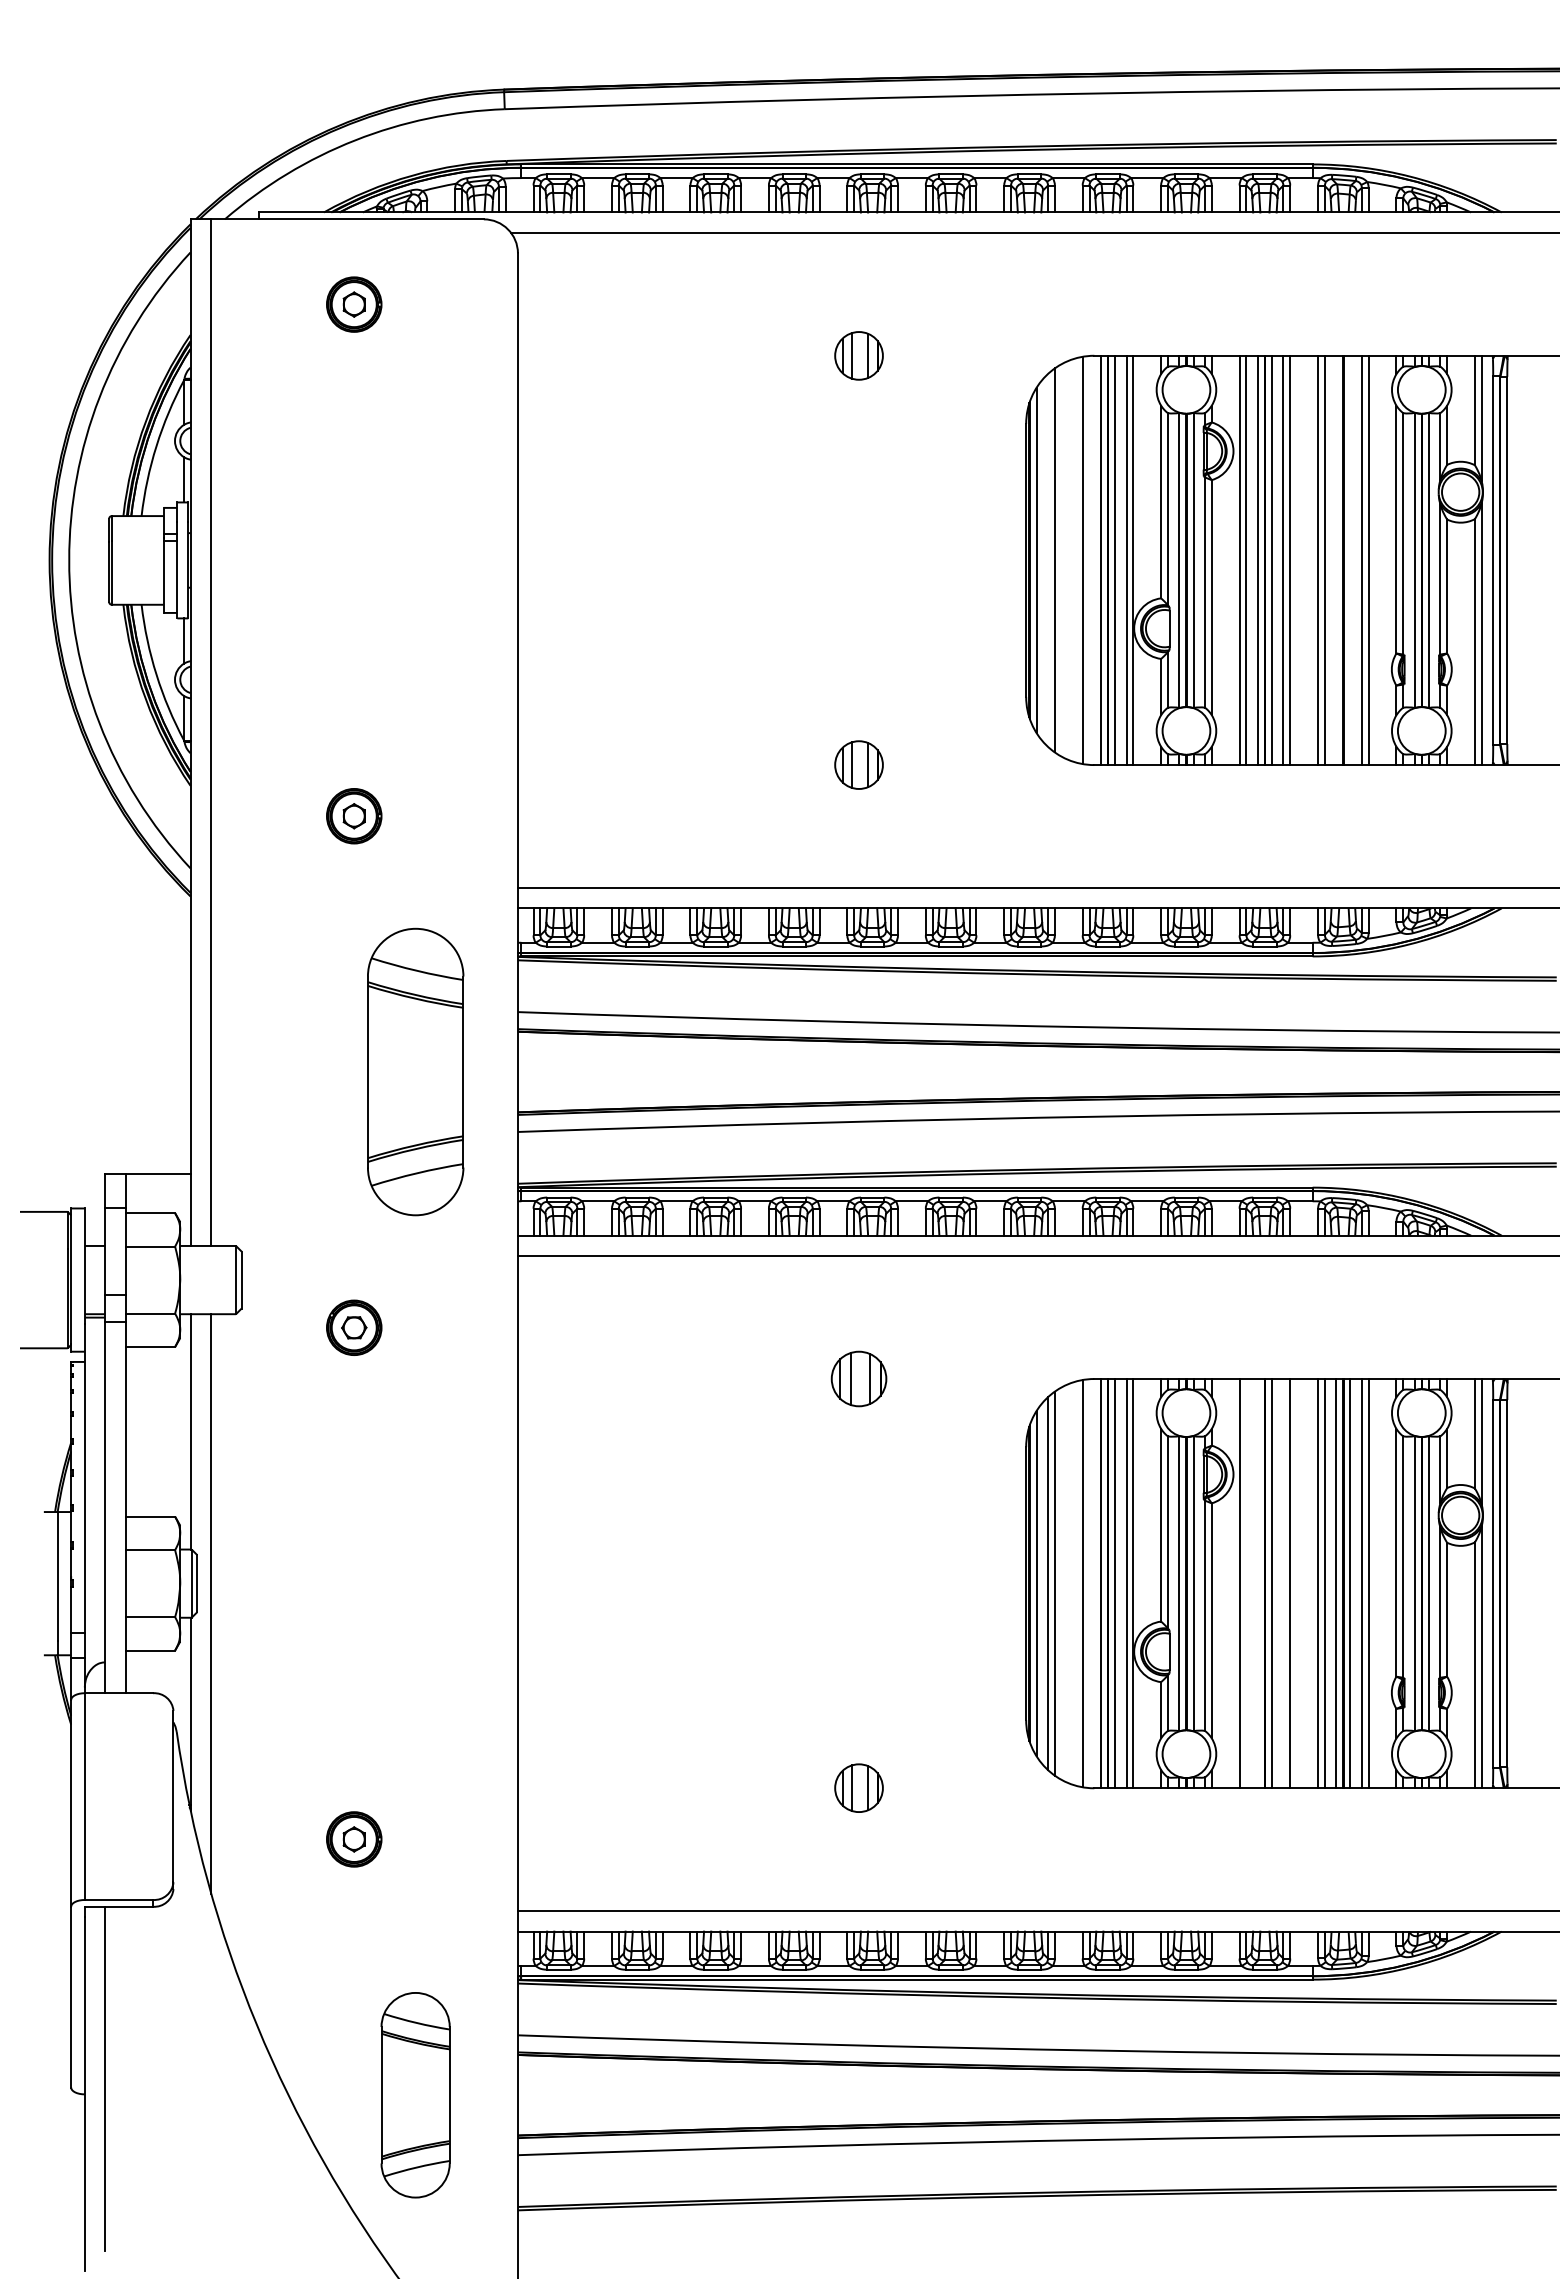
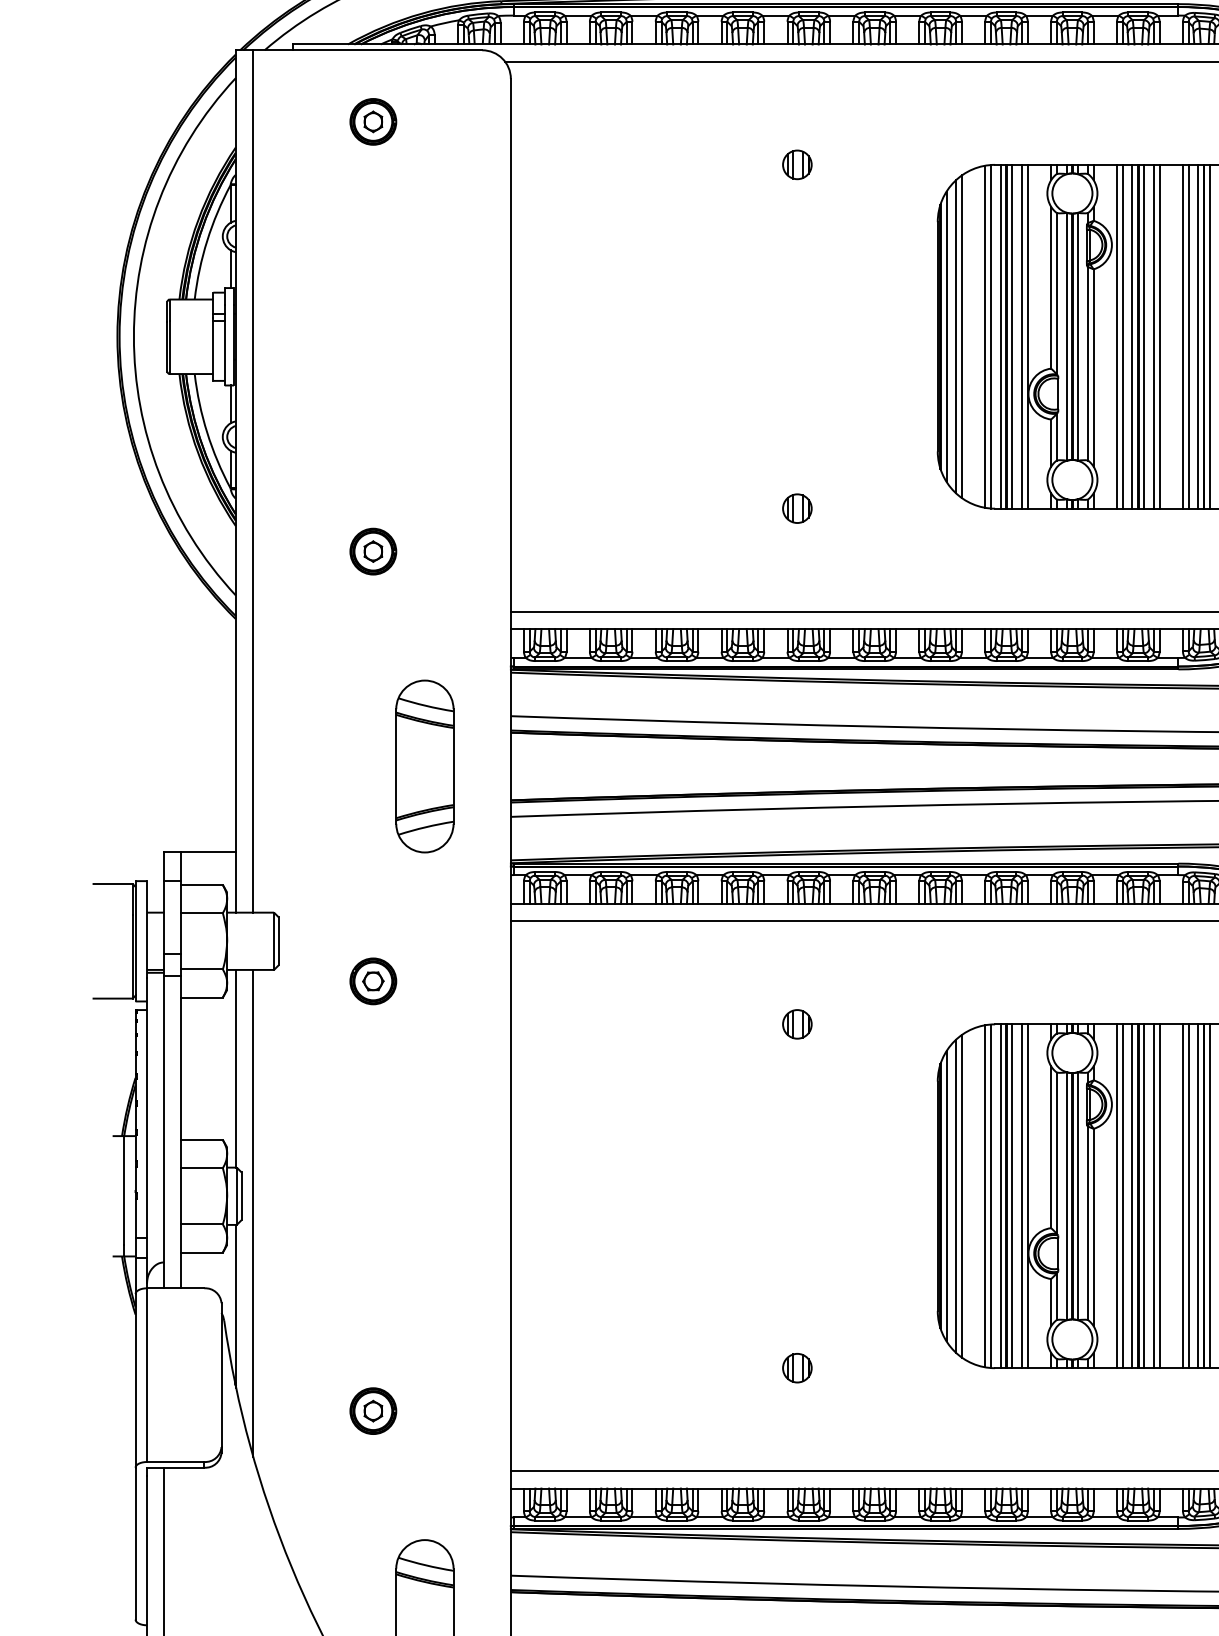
part: (858, 355) -> (796, 164), size x0.71
line: (1048, 559) -> (956, 335), added
line: (1089, 559) -> (990, 335), added
line: (1336, 560) -> (1198, 336), added
line: (1350, 560) -> (1210, 336), added
part: (858, 764) -> (796, 508), size x0.71
part: (415, 1071) -> (424, 766), size x0.71
part: (858, 1378) -> (796, 1023), size x0.62
line: (1089, 1583) -> (990, 1196), added
line: (1246, 1583) -> (1122, 1196), added
line: (1257, 1583) -> (1132, 1196), added
line: (1283, 1583) -> (1153, 1196), added
part: (858, 1788) -> (796, 1368), size x0.71

